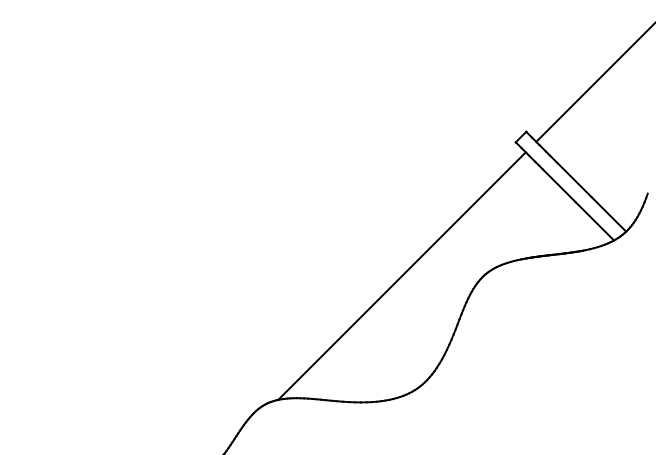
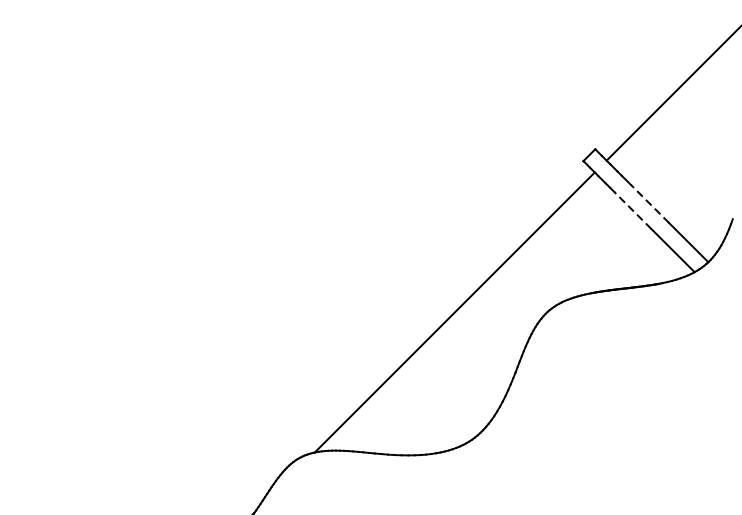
line: (574, 180) -> (649, 204), solid -> dashed
line: (559, 185) -> (632, 209), solid -> dashed

